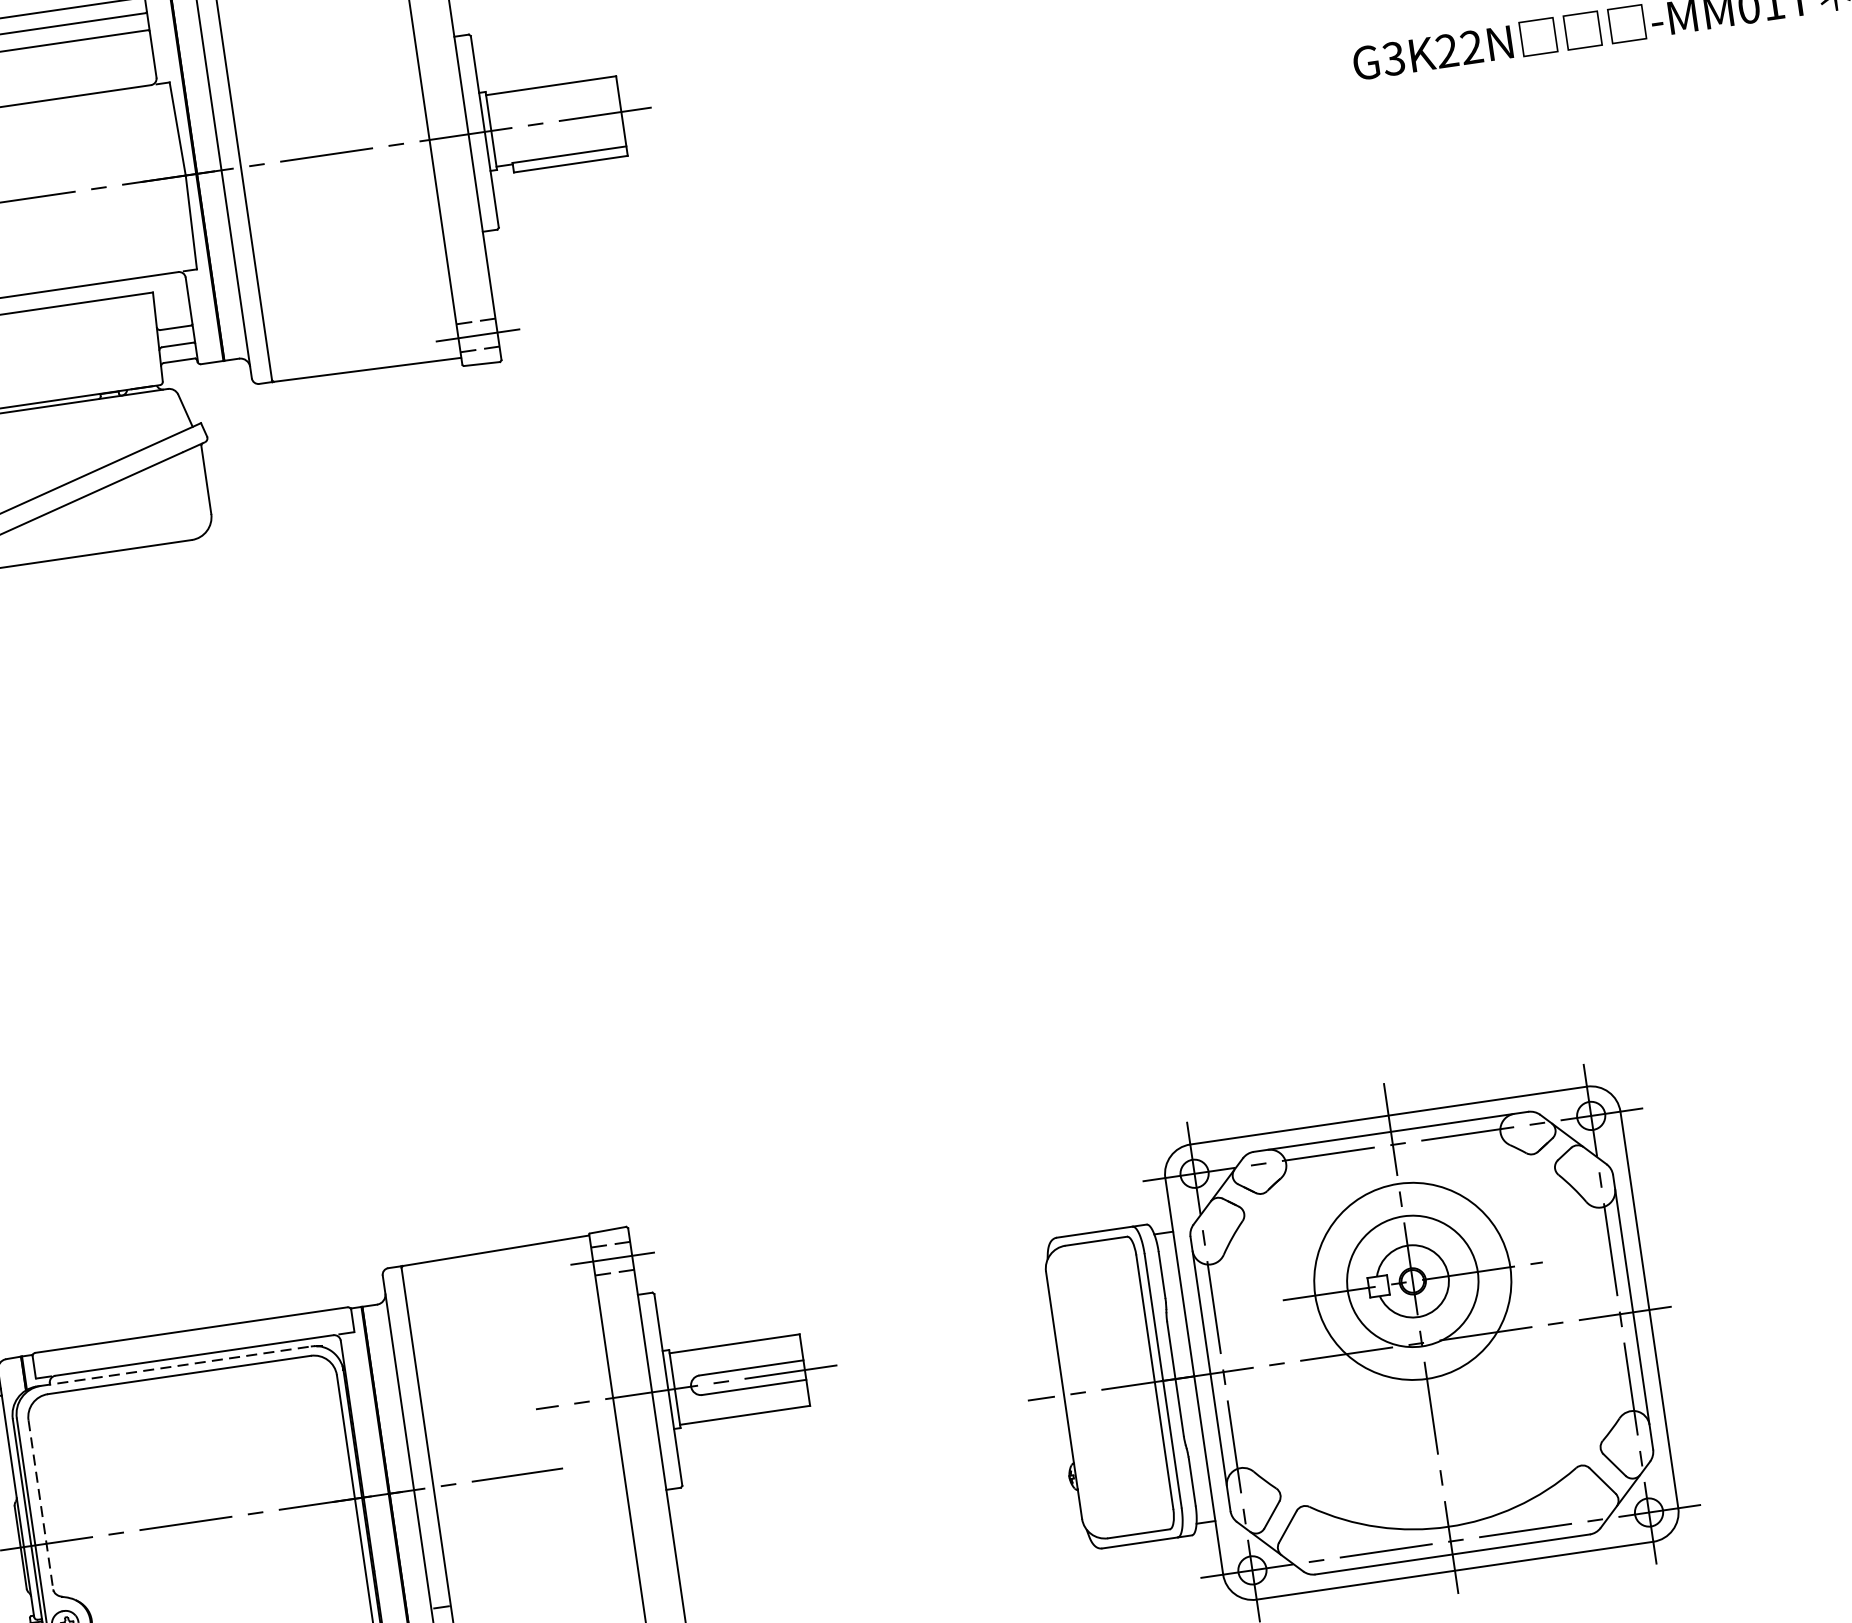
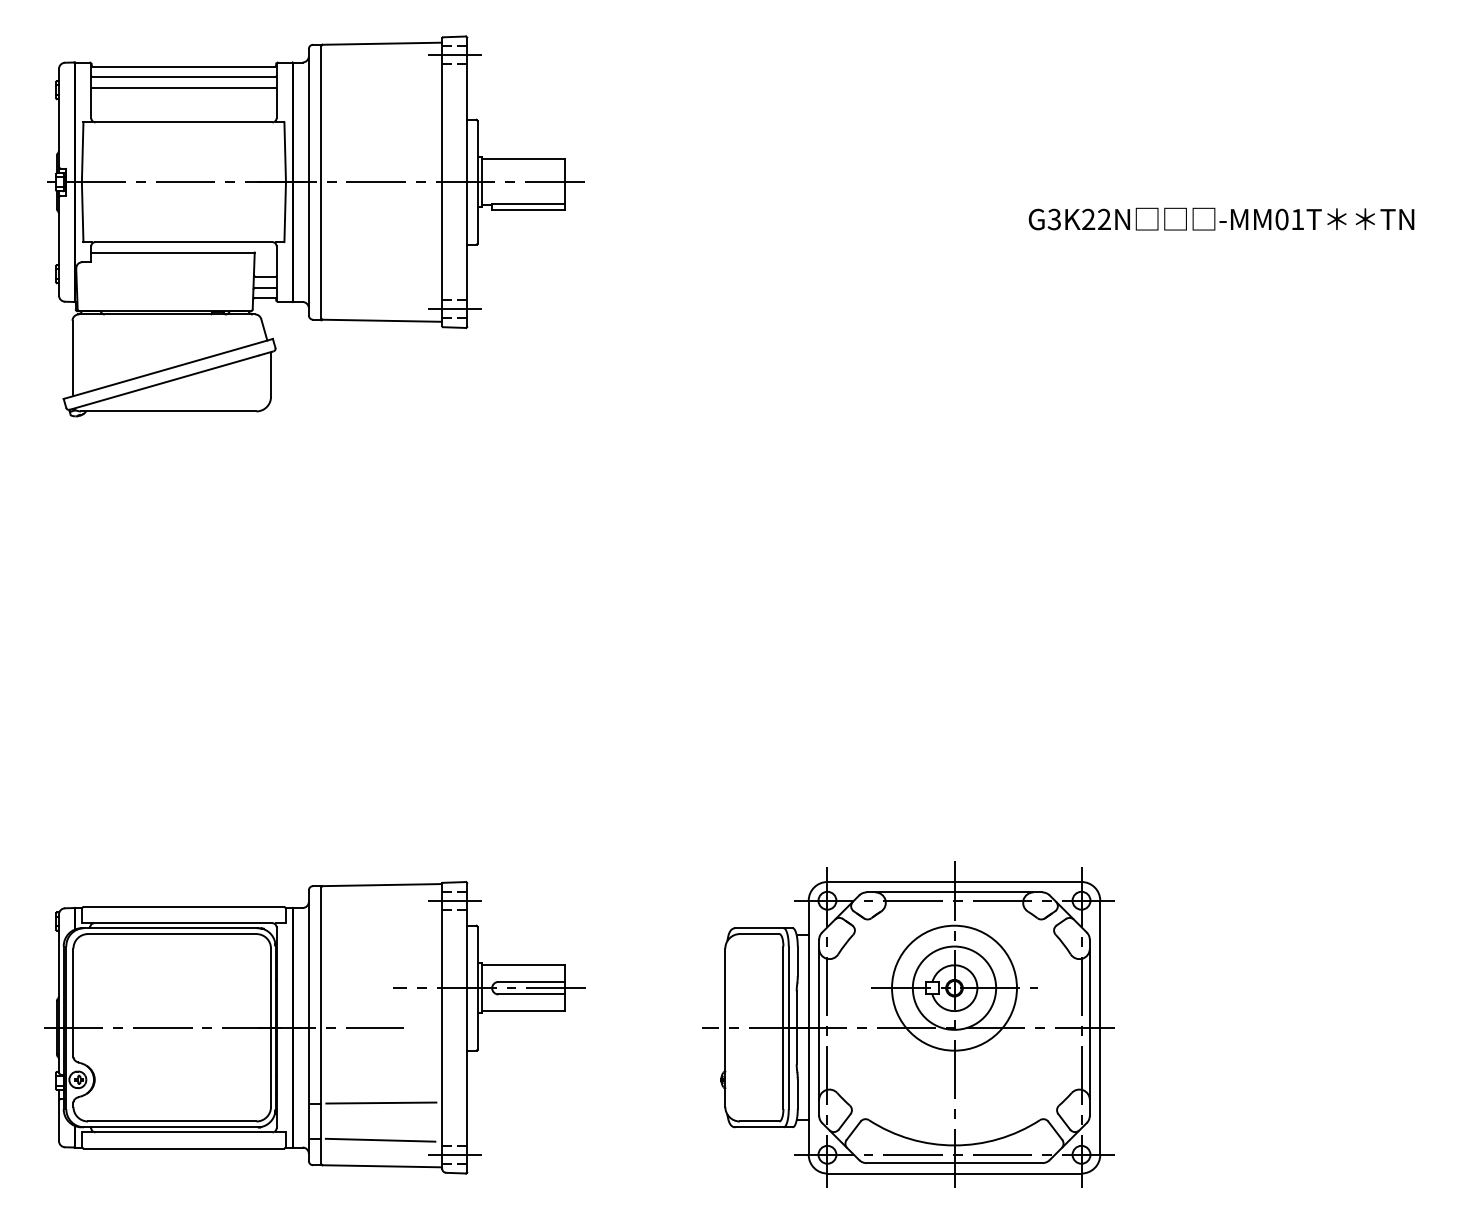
line: (175, 1366) -> (170, 928), dashed -> solid
line: (41, 1505) -> (73, 1003), dashed -> solid
line: (544, 1590) -> (381, 1102), added

